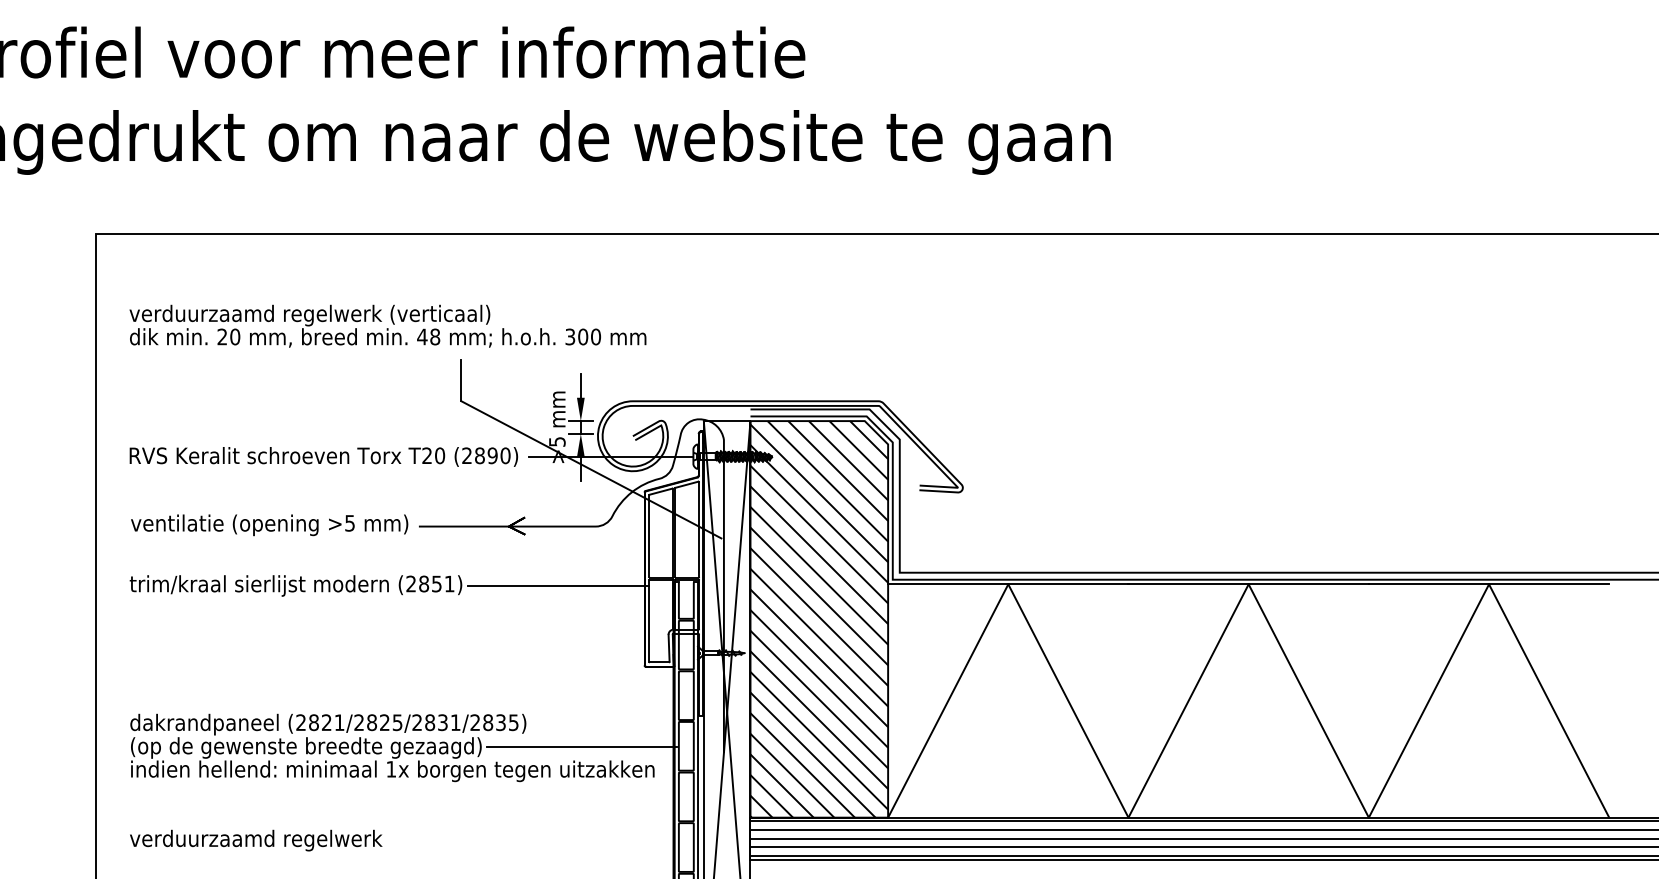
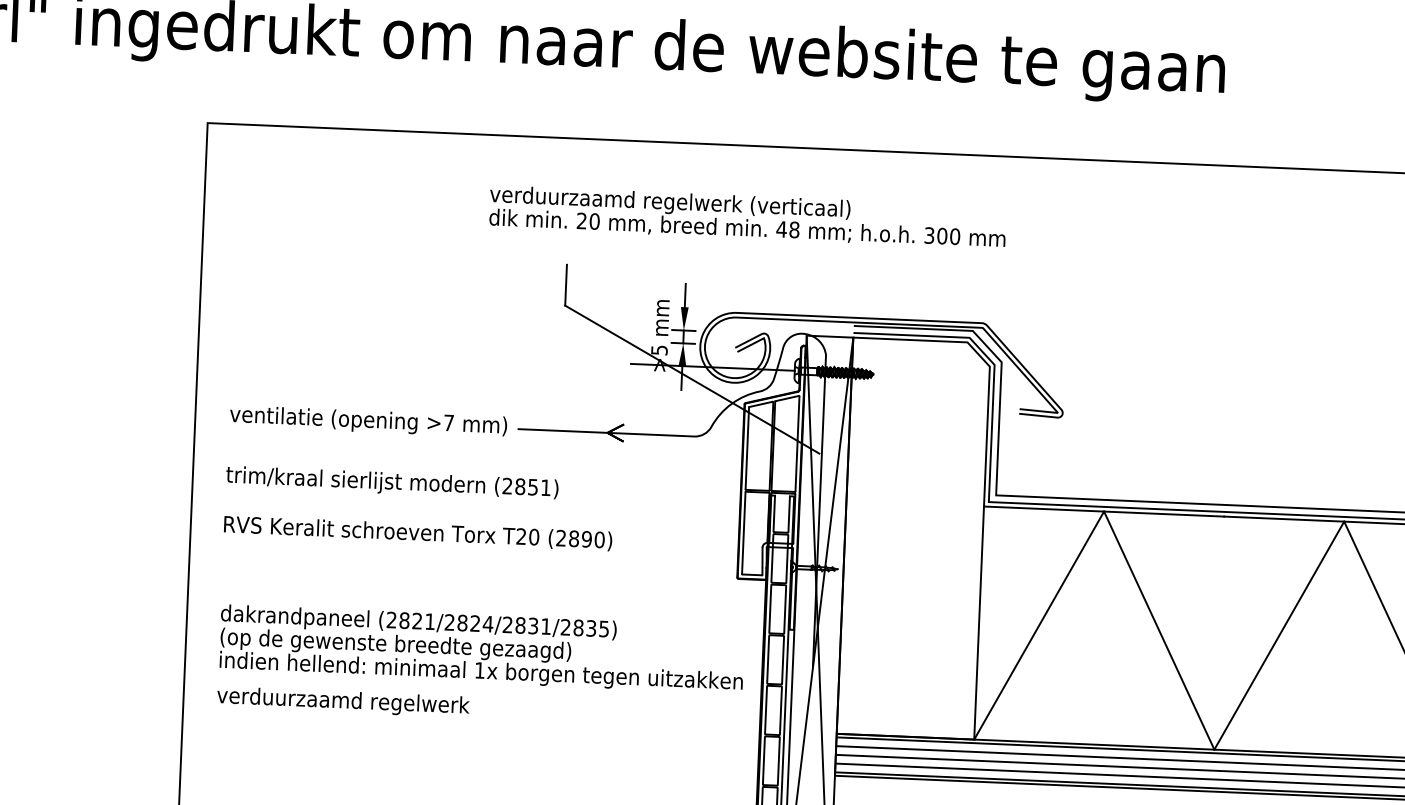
text: (387, 325) -> (747, 216), moved
text: (323, 456) -> (417, 532), moved
text: (349, 523) -> (448, 423), >5 -> >7
line: (557, 585) -> (653, 493), removed
hatch: (819, 619) -> (913, 538), removed
text: (397, 722) -> (488, 623), (2821/2825/2831/2835) -> (2821/2824/2831/2835)
line: (581, 747) -> (670, 656), removed
text: (256, 840) -> (343, 702), moved

